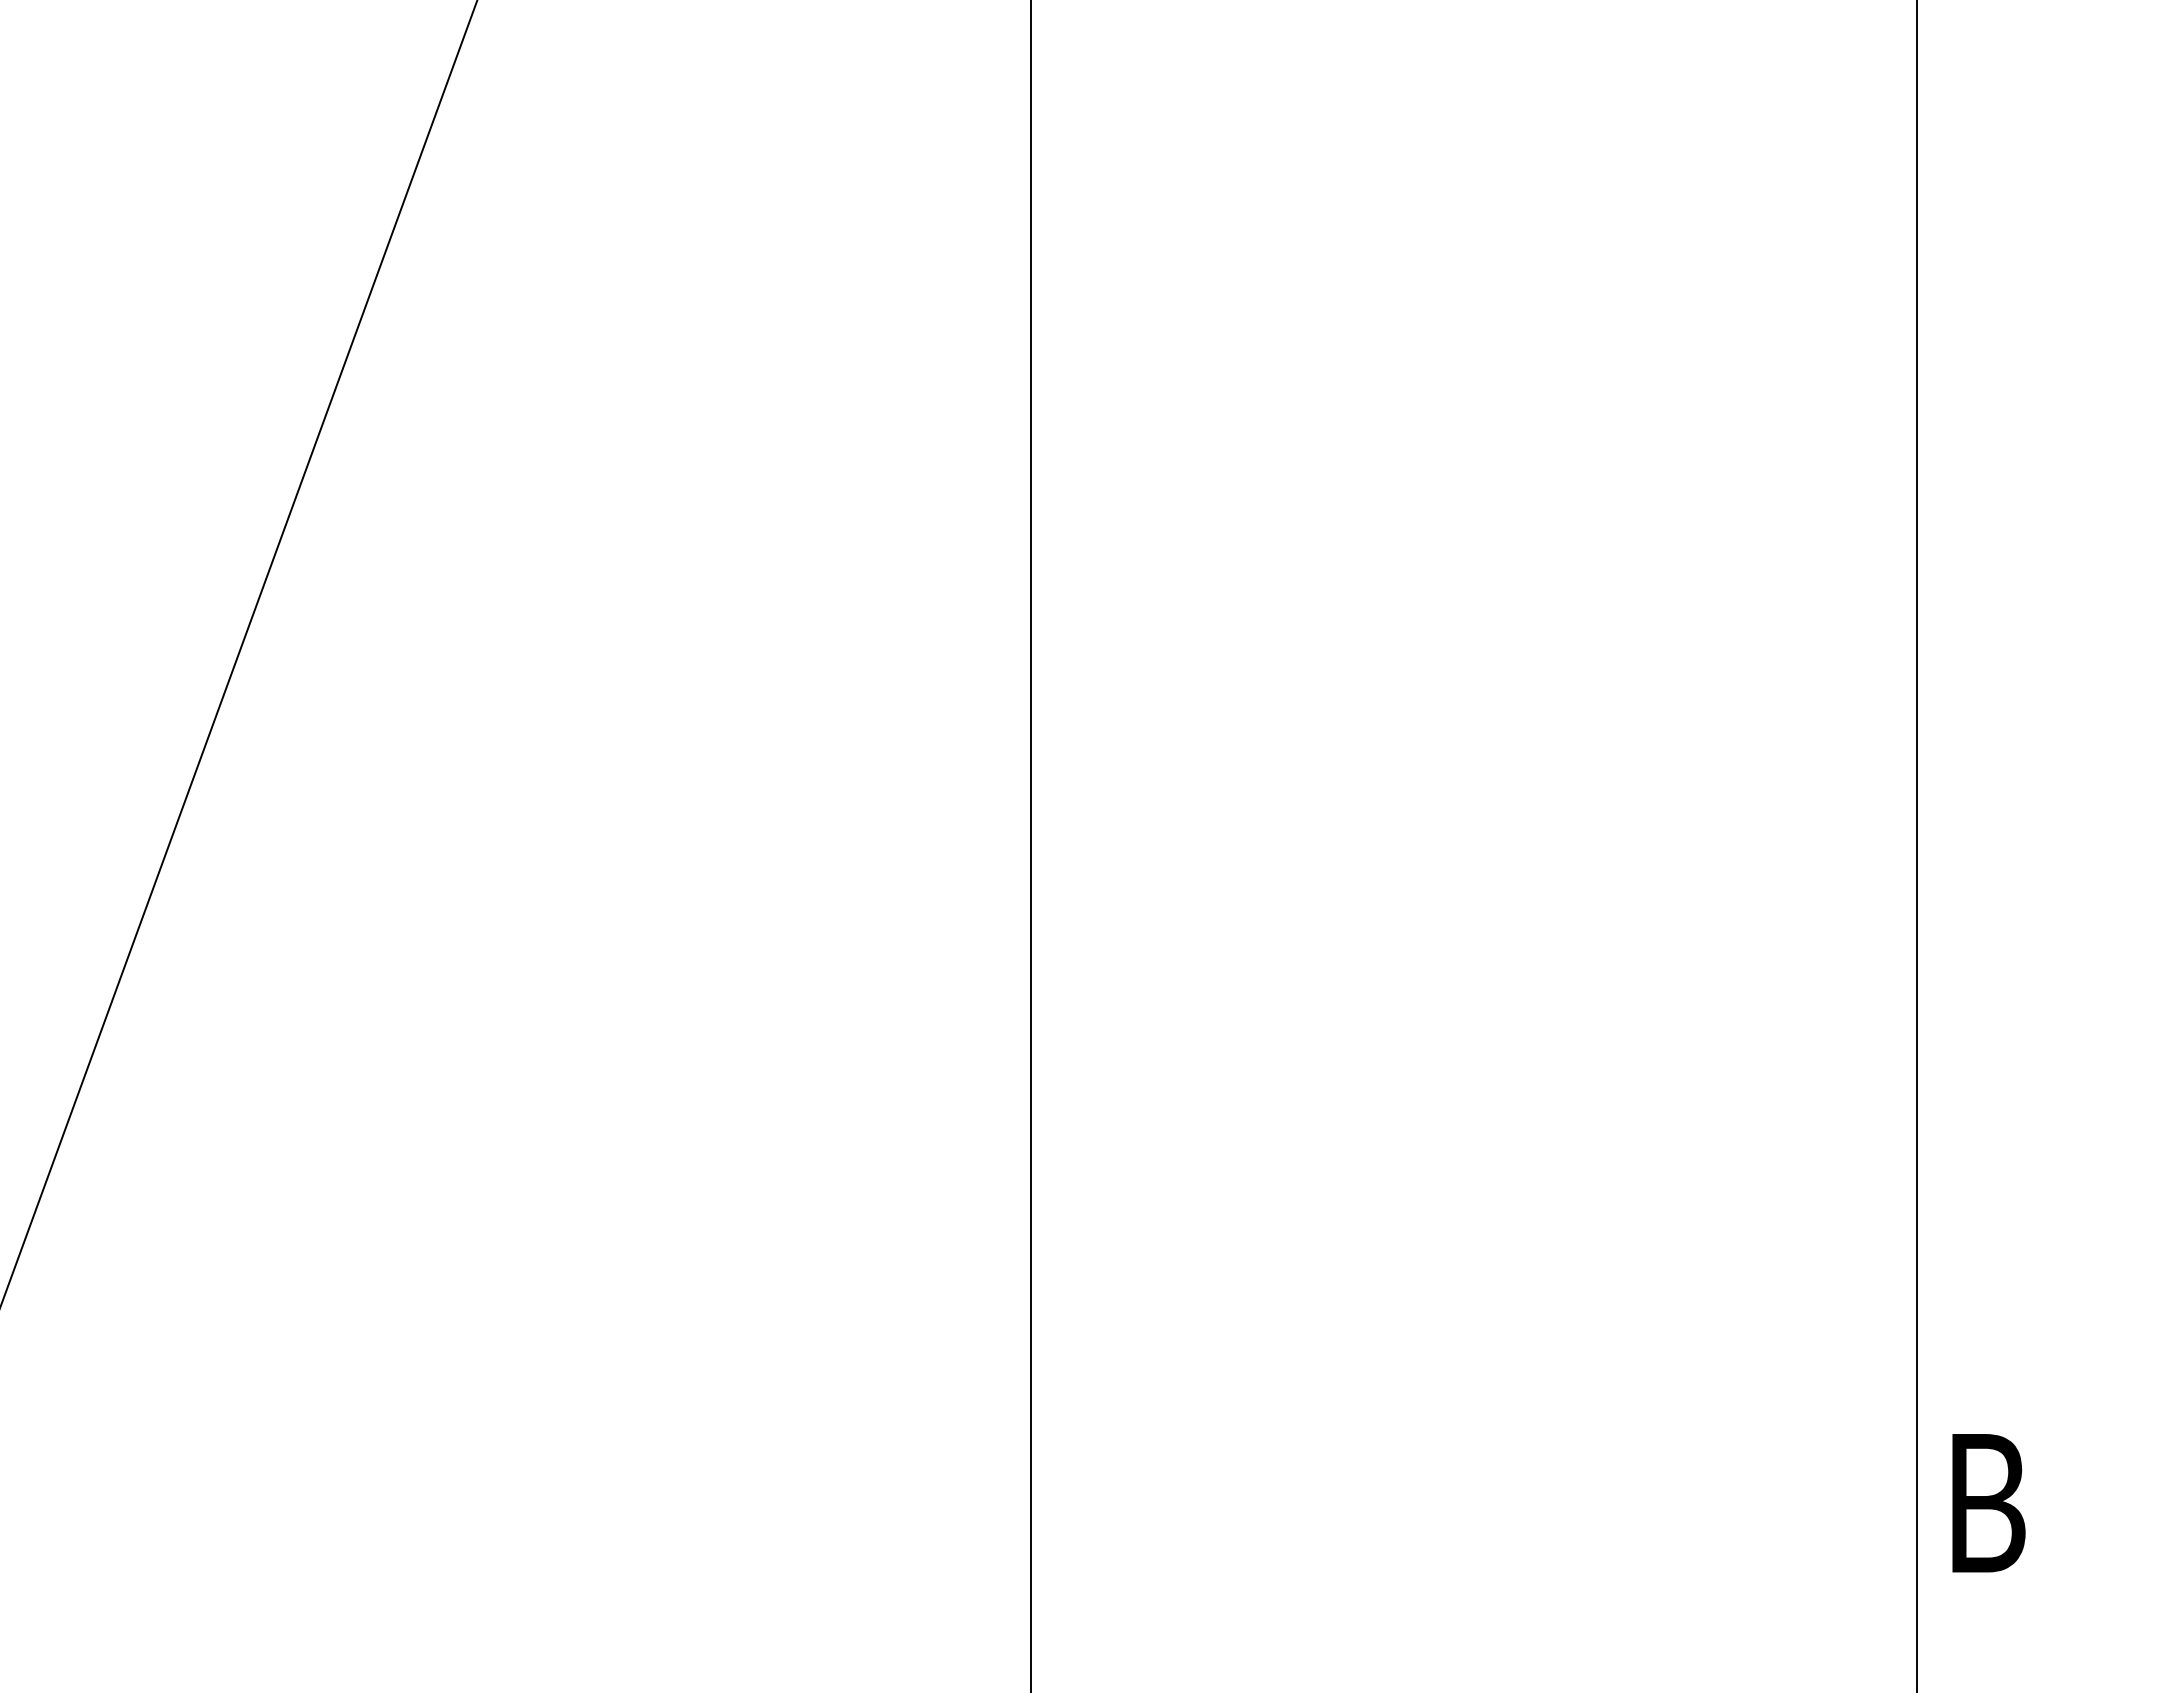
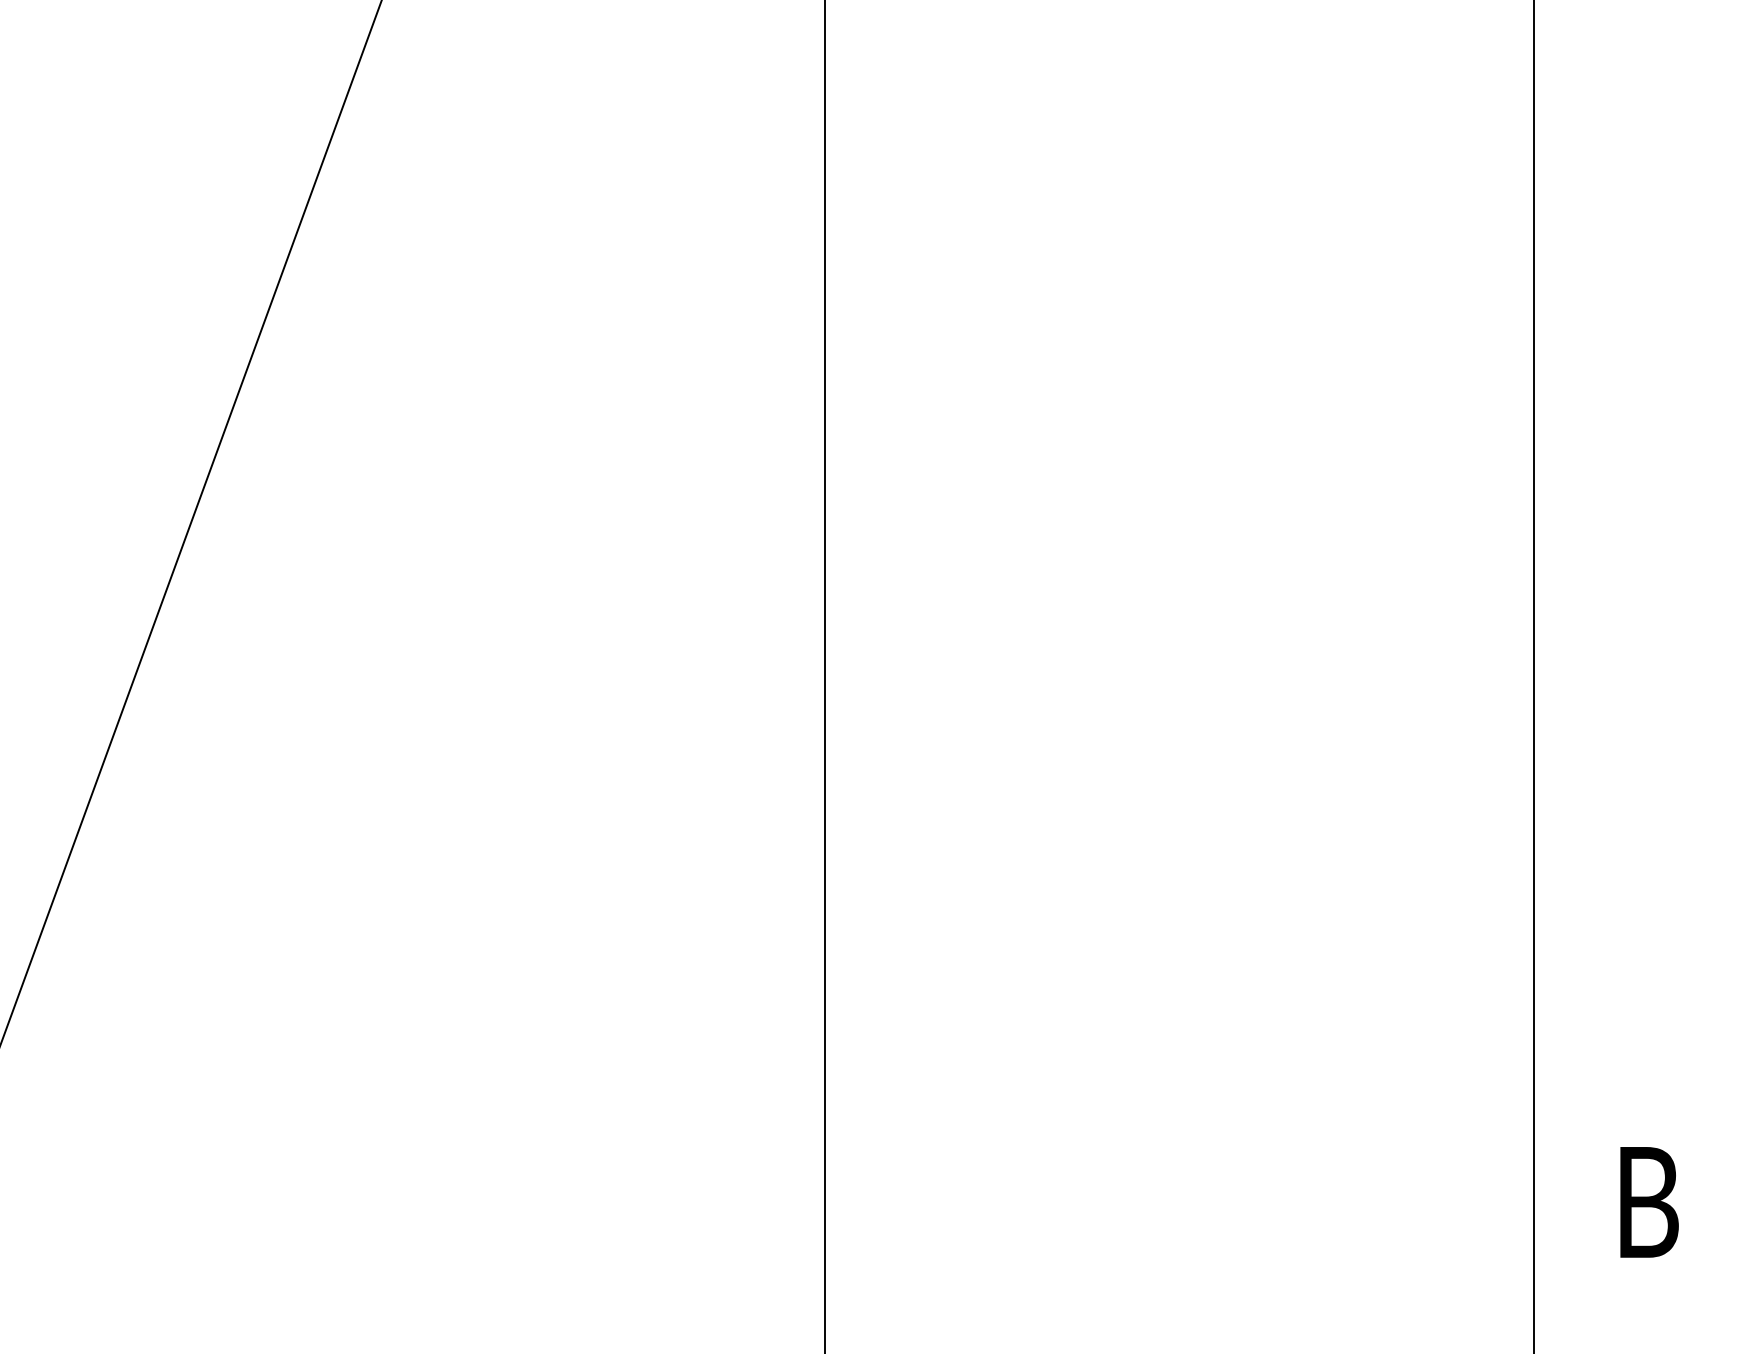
text: (1988, 1503) -> (1649, 1202), moved

